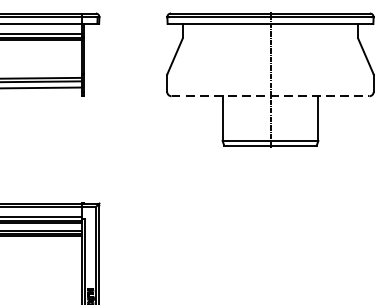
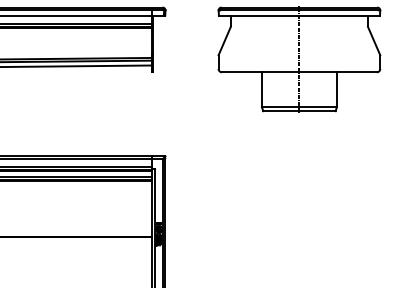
line: (270, 96) -> (299, 72), dashed -> solid

